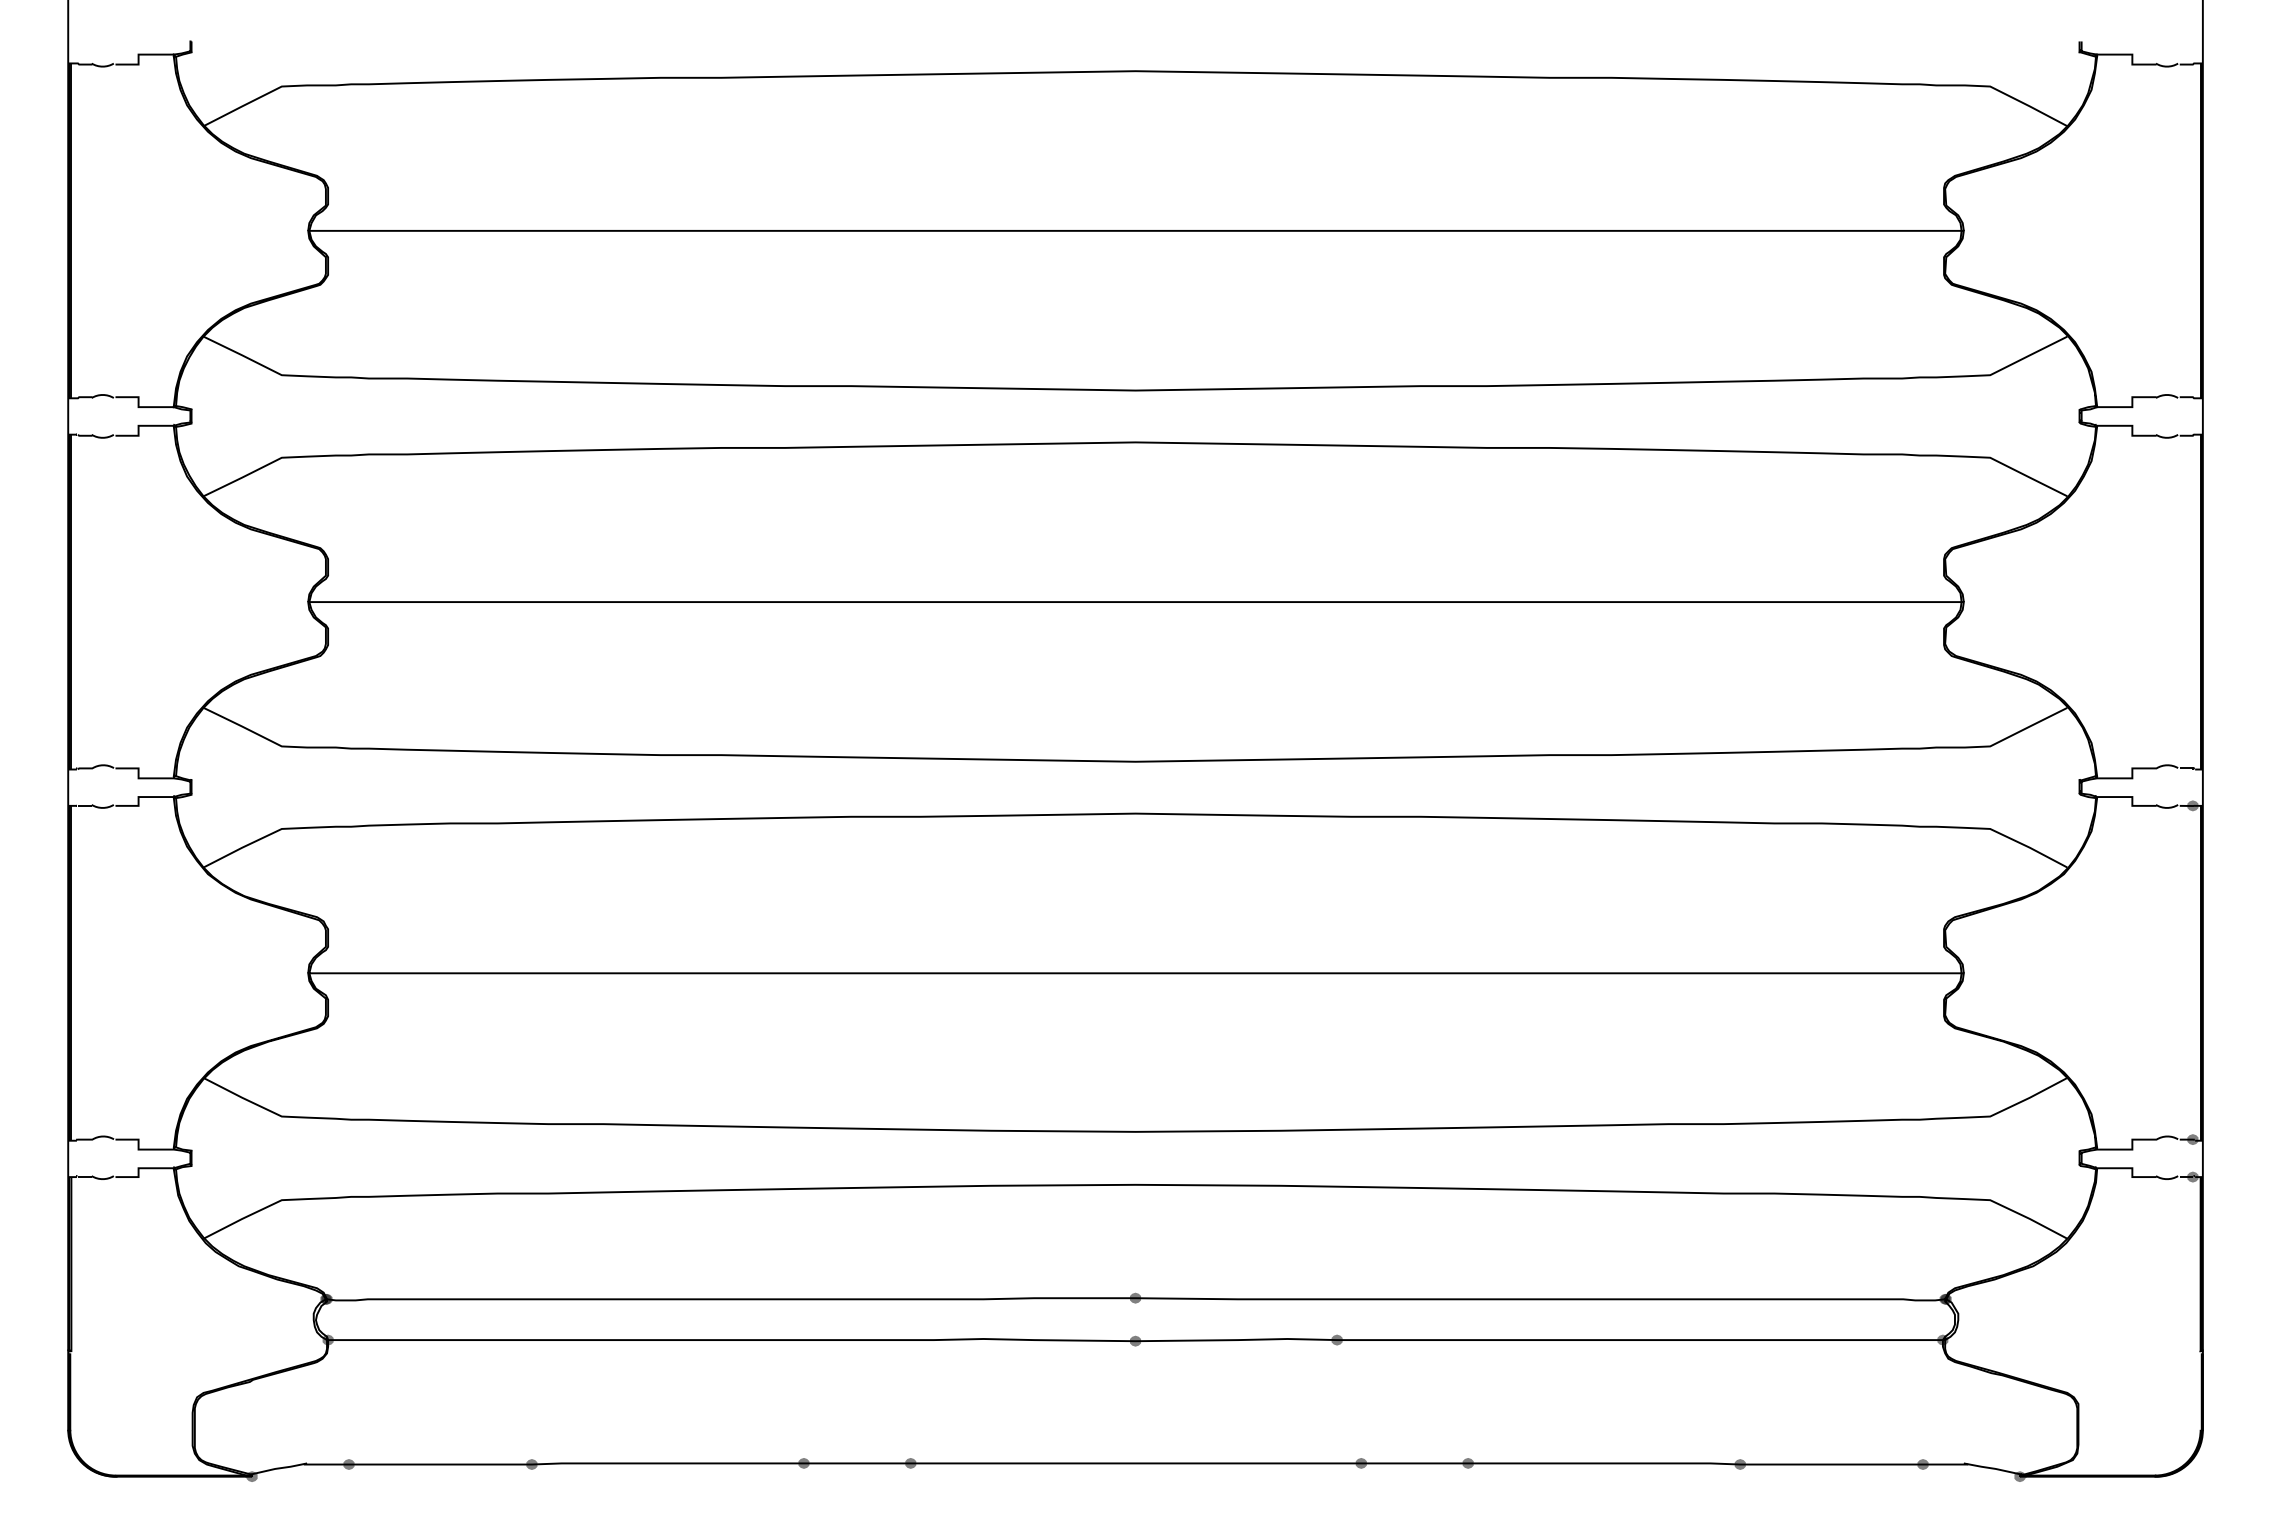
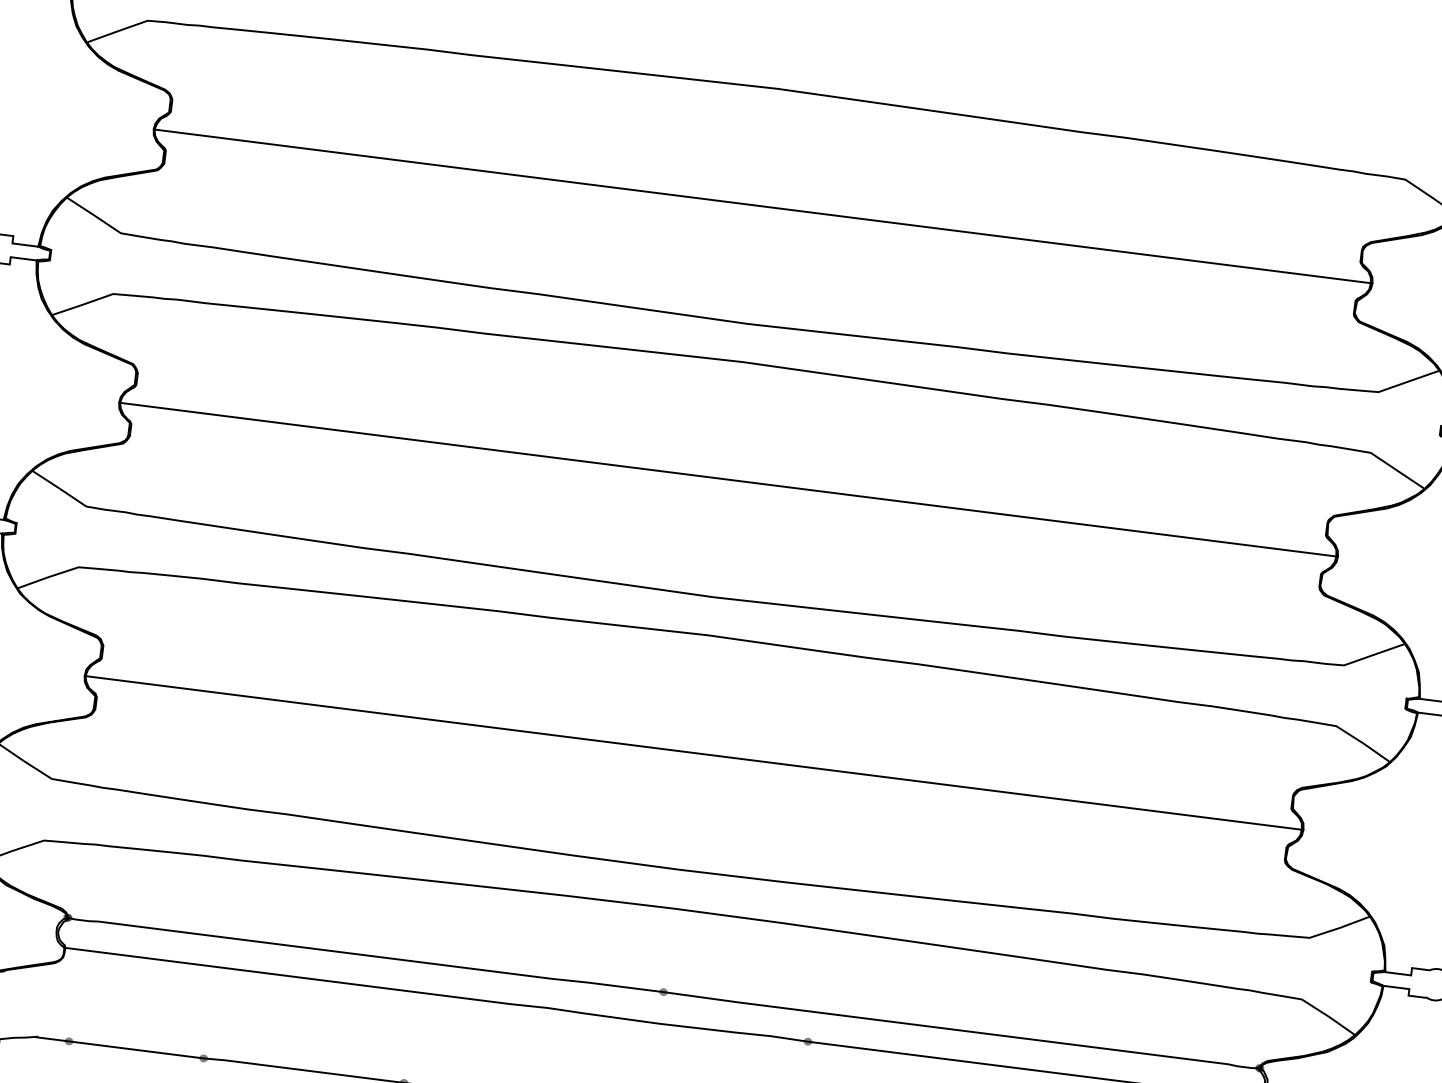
fill: (327, 1339) -> (64, 947), removed
fill: (1135, 1340) -> (659, 1023), removed

